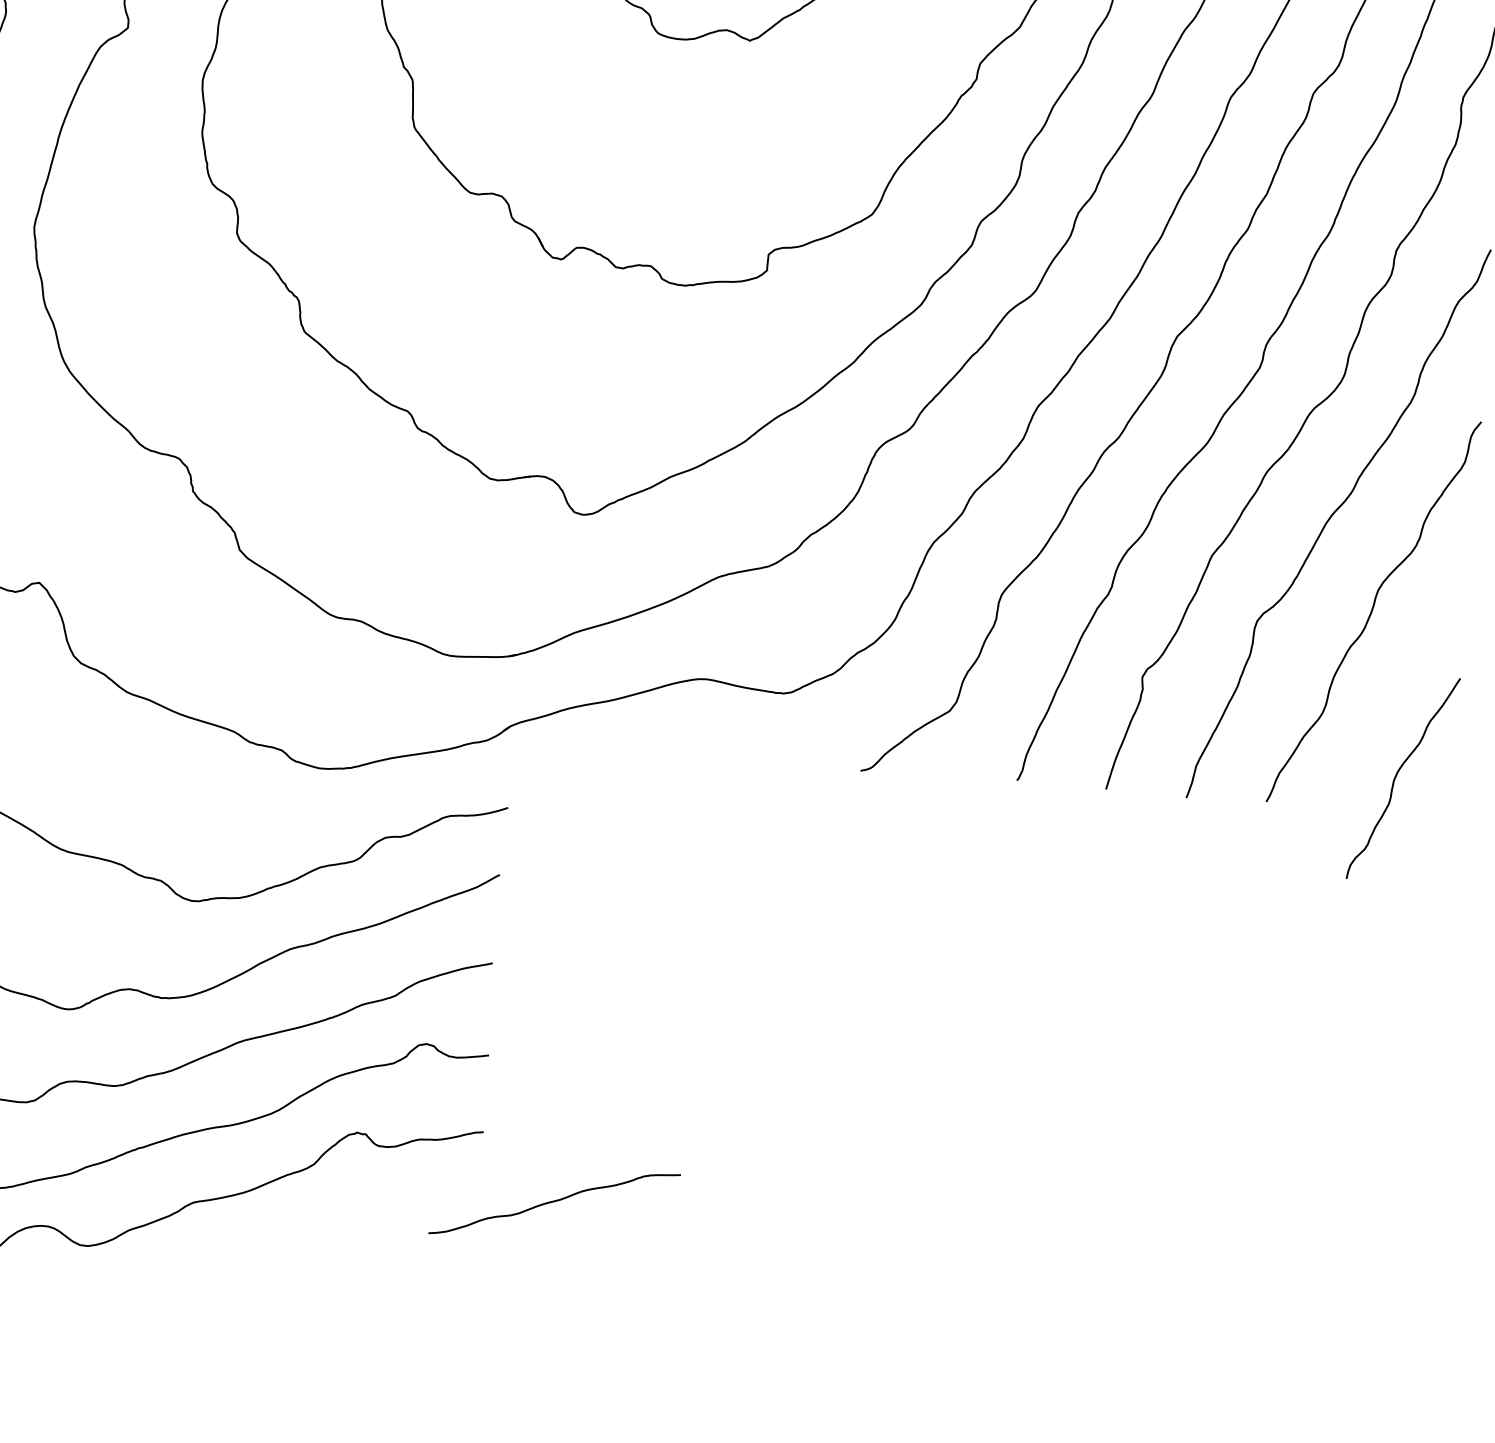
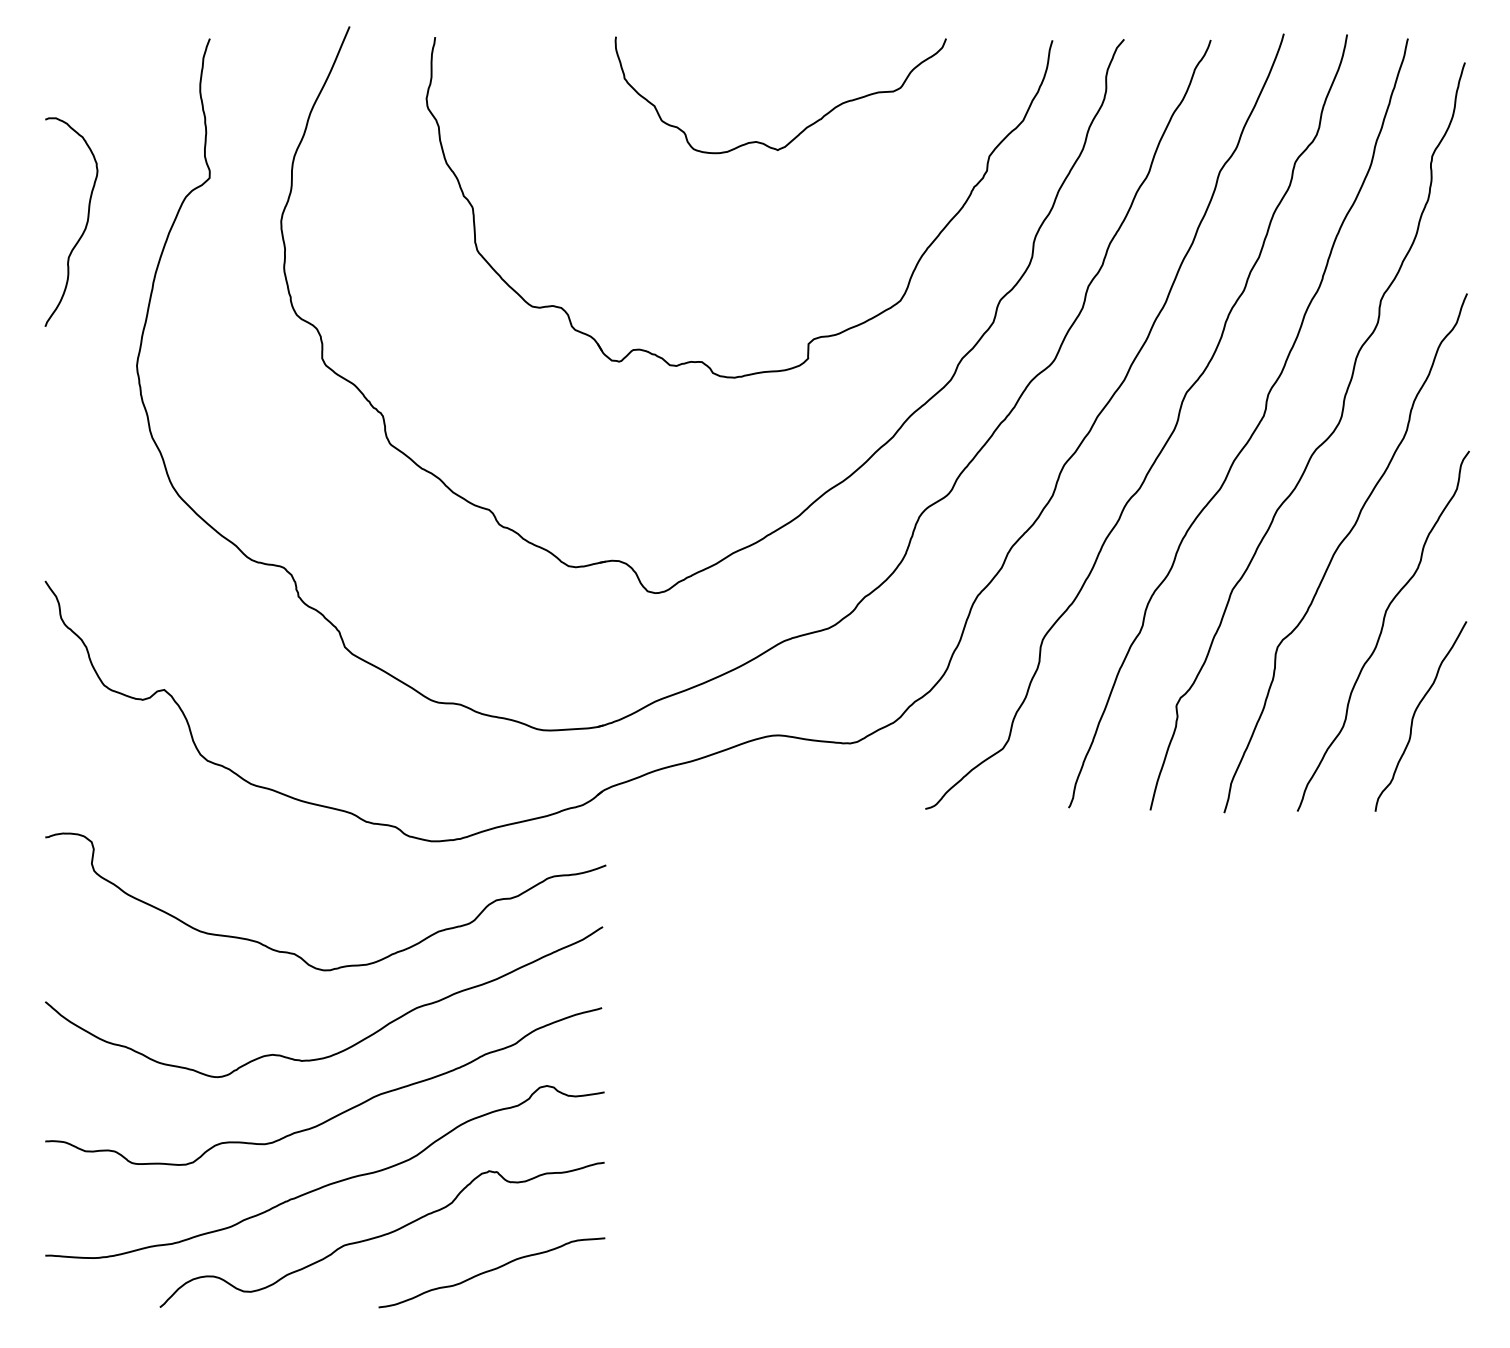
curve: (1397, 774) -> (1415, 713), moved
curve: (554, 1202) -> (491, 1271), moved

